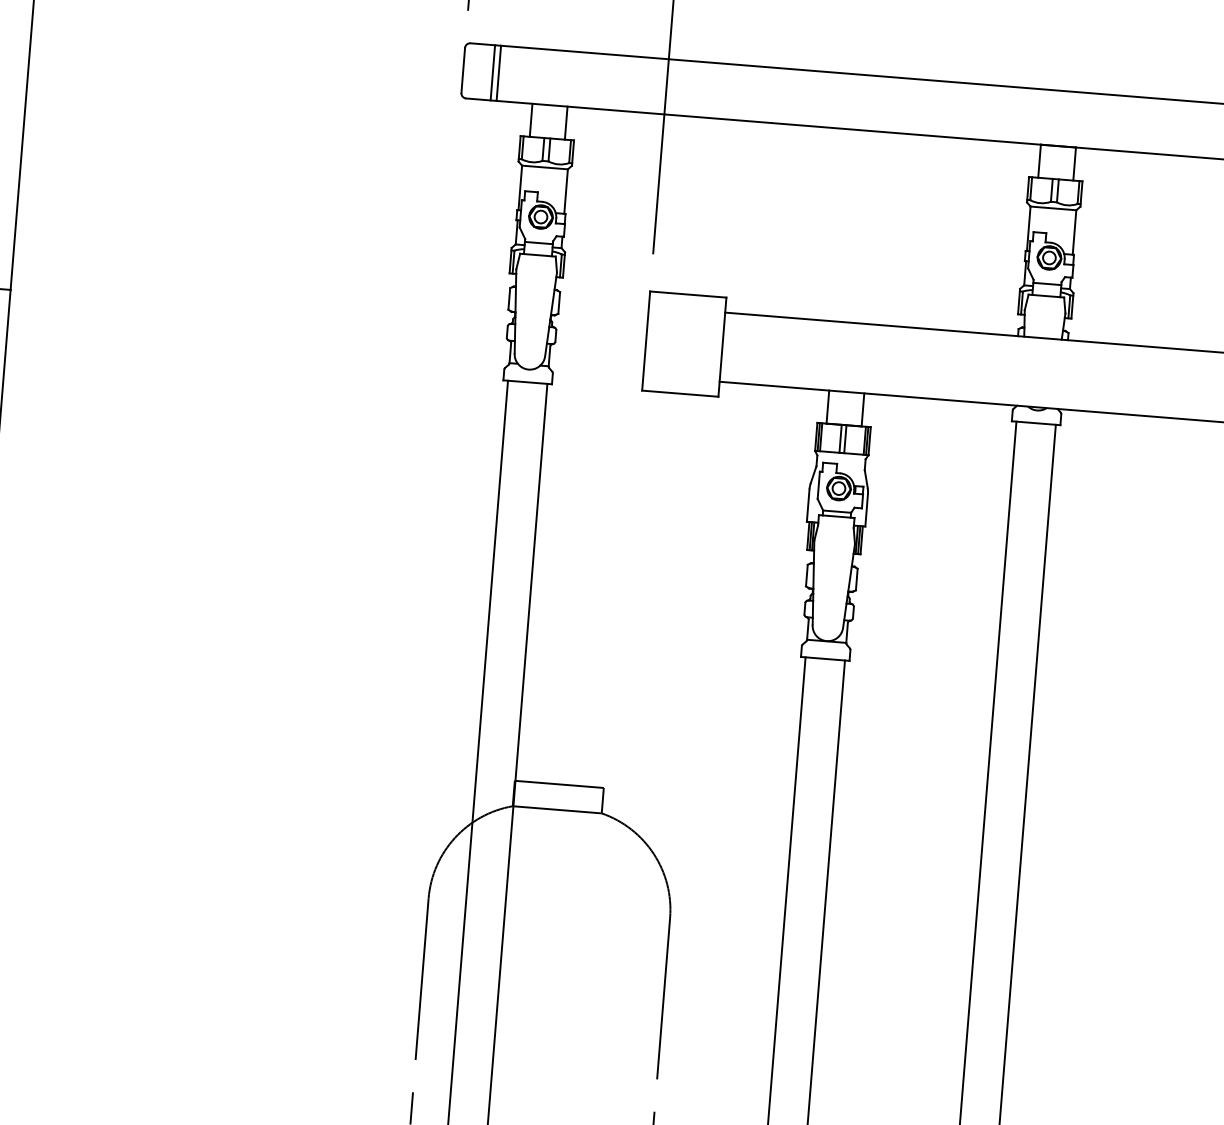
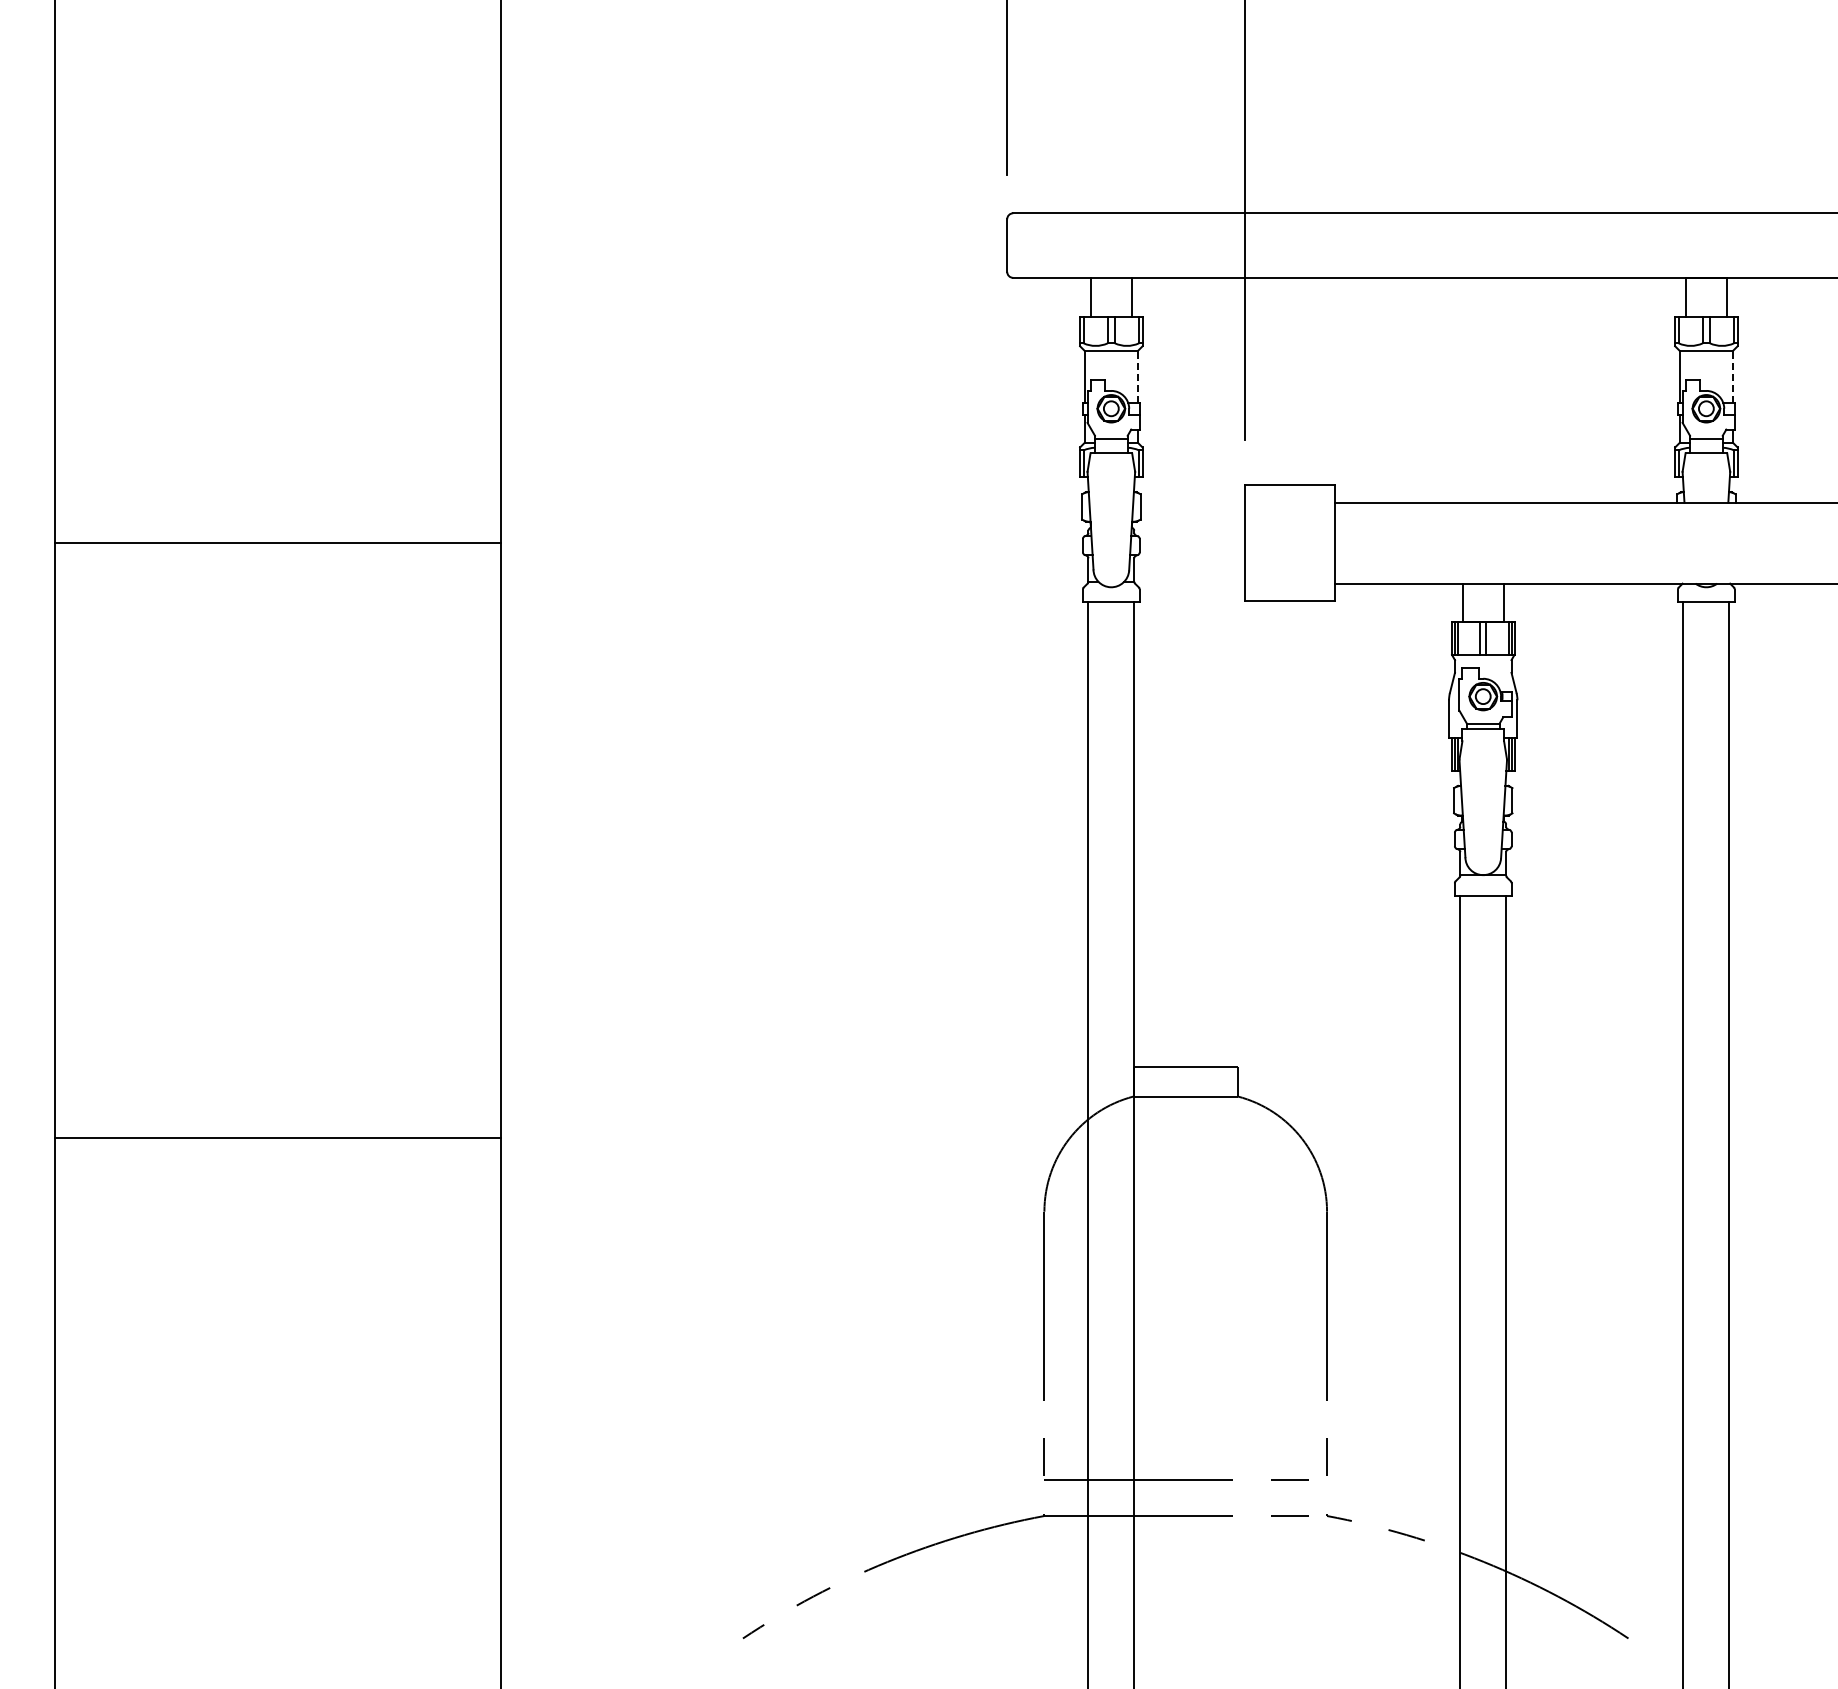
line: (492, 72) -> (1041, 245), removed
line: (498, 73) -> (1048, 245), removed
line: (566, 191) -> (1138, 376), solid -> dashed
line: (1074, 232) -> (1733, 376), solid -> dashed

